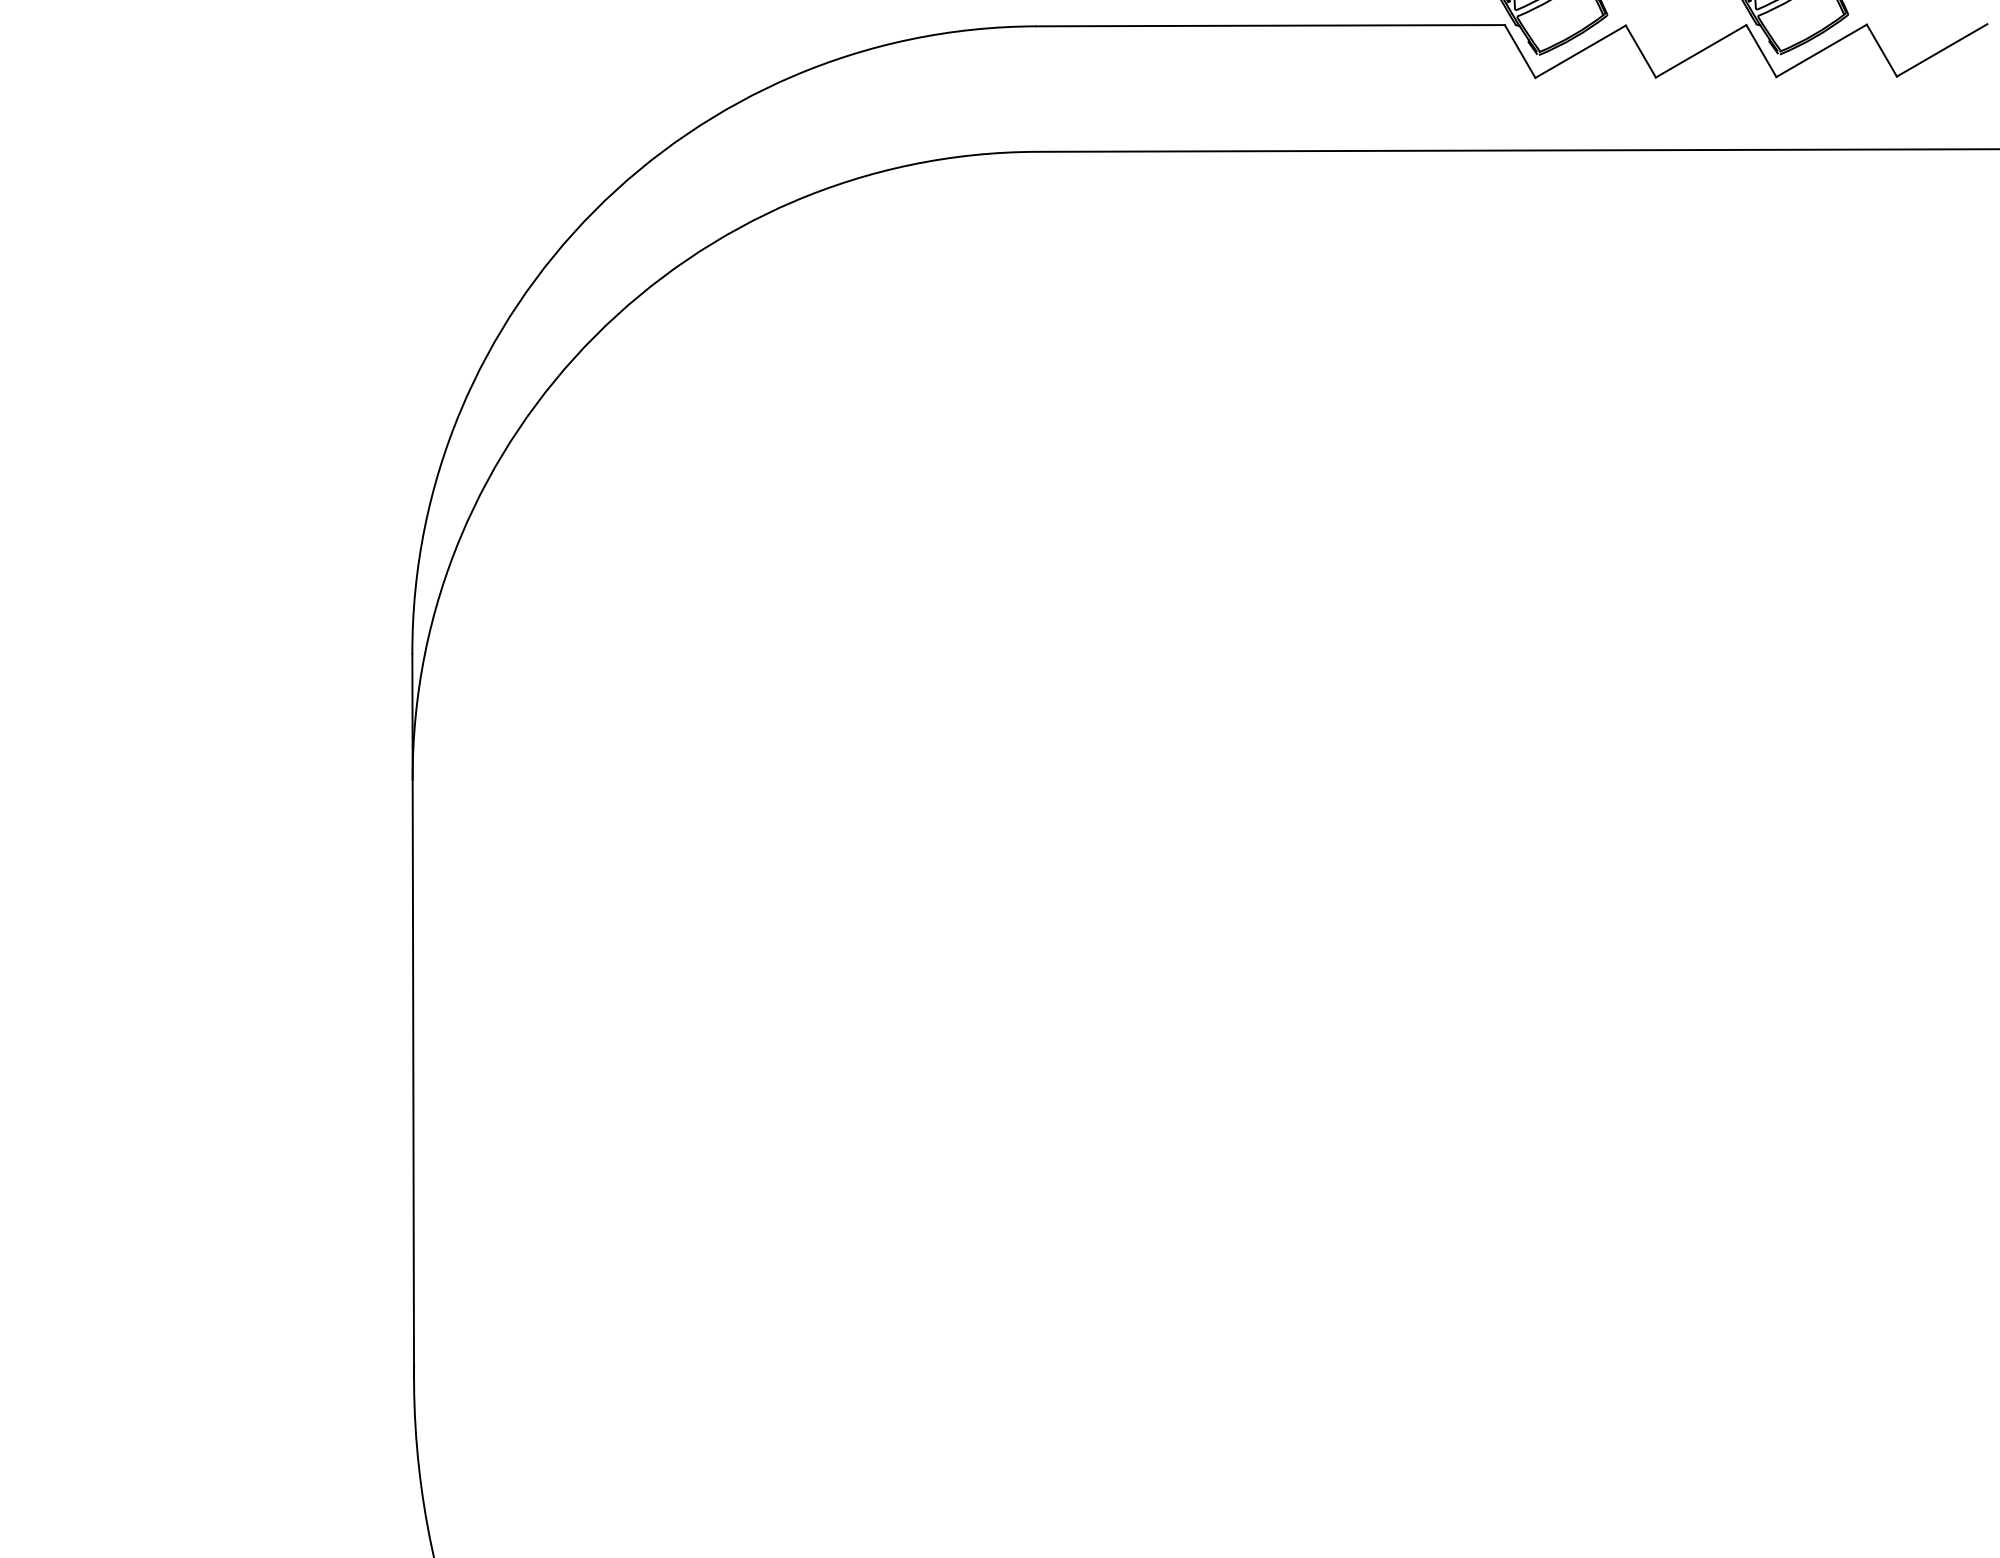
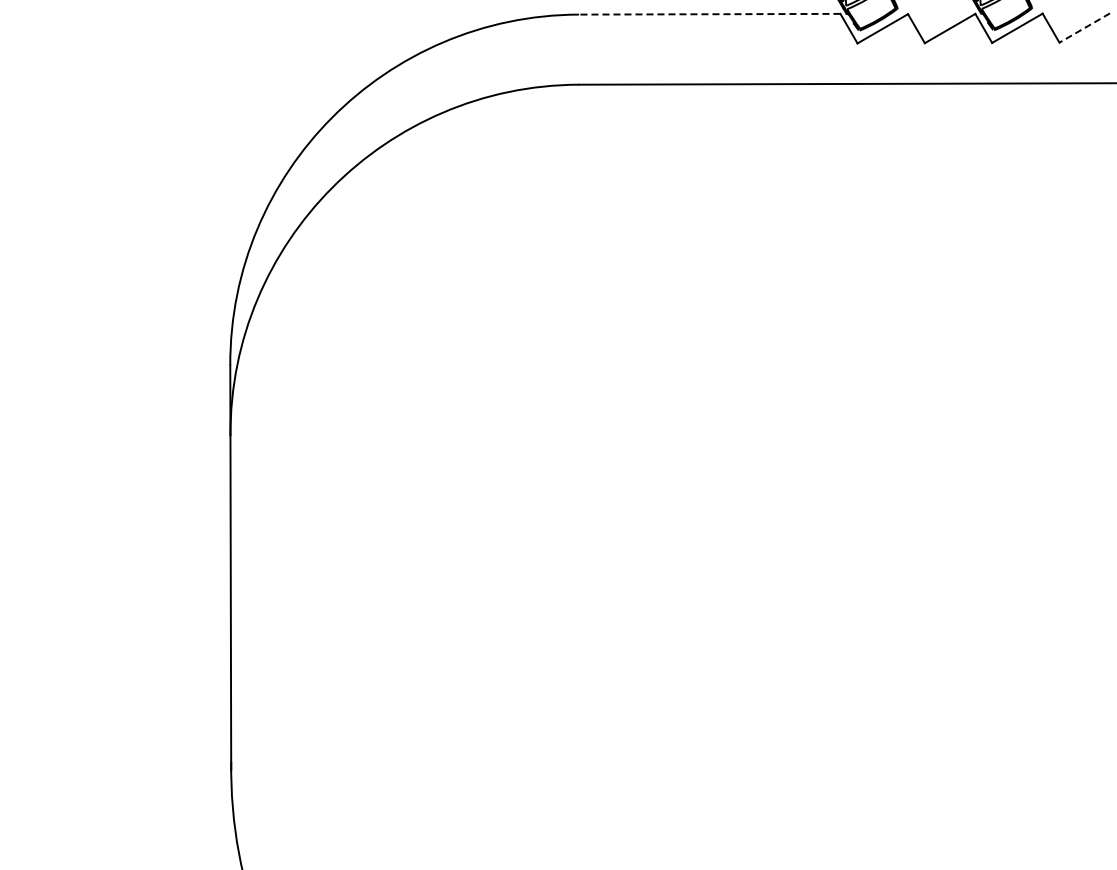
line: (1270, 26) -> (709, 14), solid -> dashed
line: (1941, 51) -> (1084, 28), solid -> dashed

